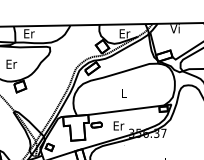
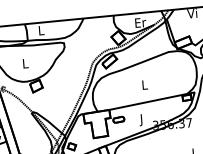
text: (29, 33) -> (41, 30), Er -> L
text: (11, 63) -> (25, 62), Er -> L
text: (118, 126) -> (141, 119), Er -> J

